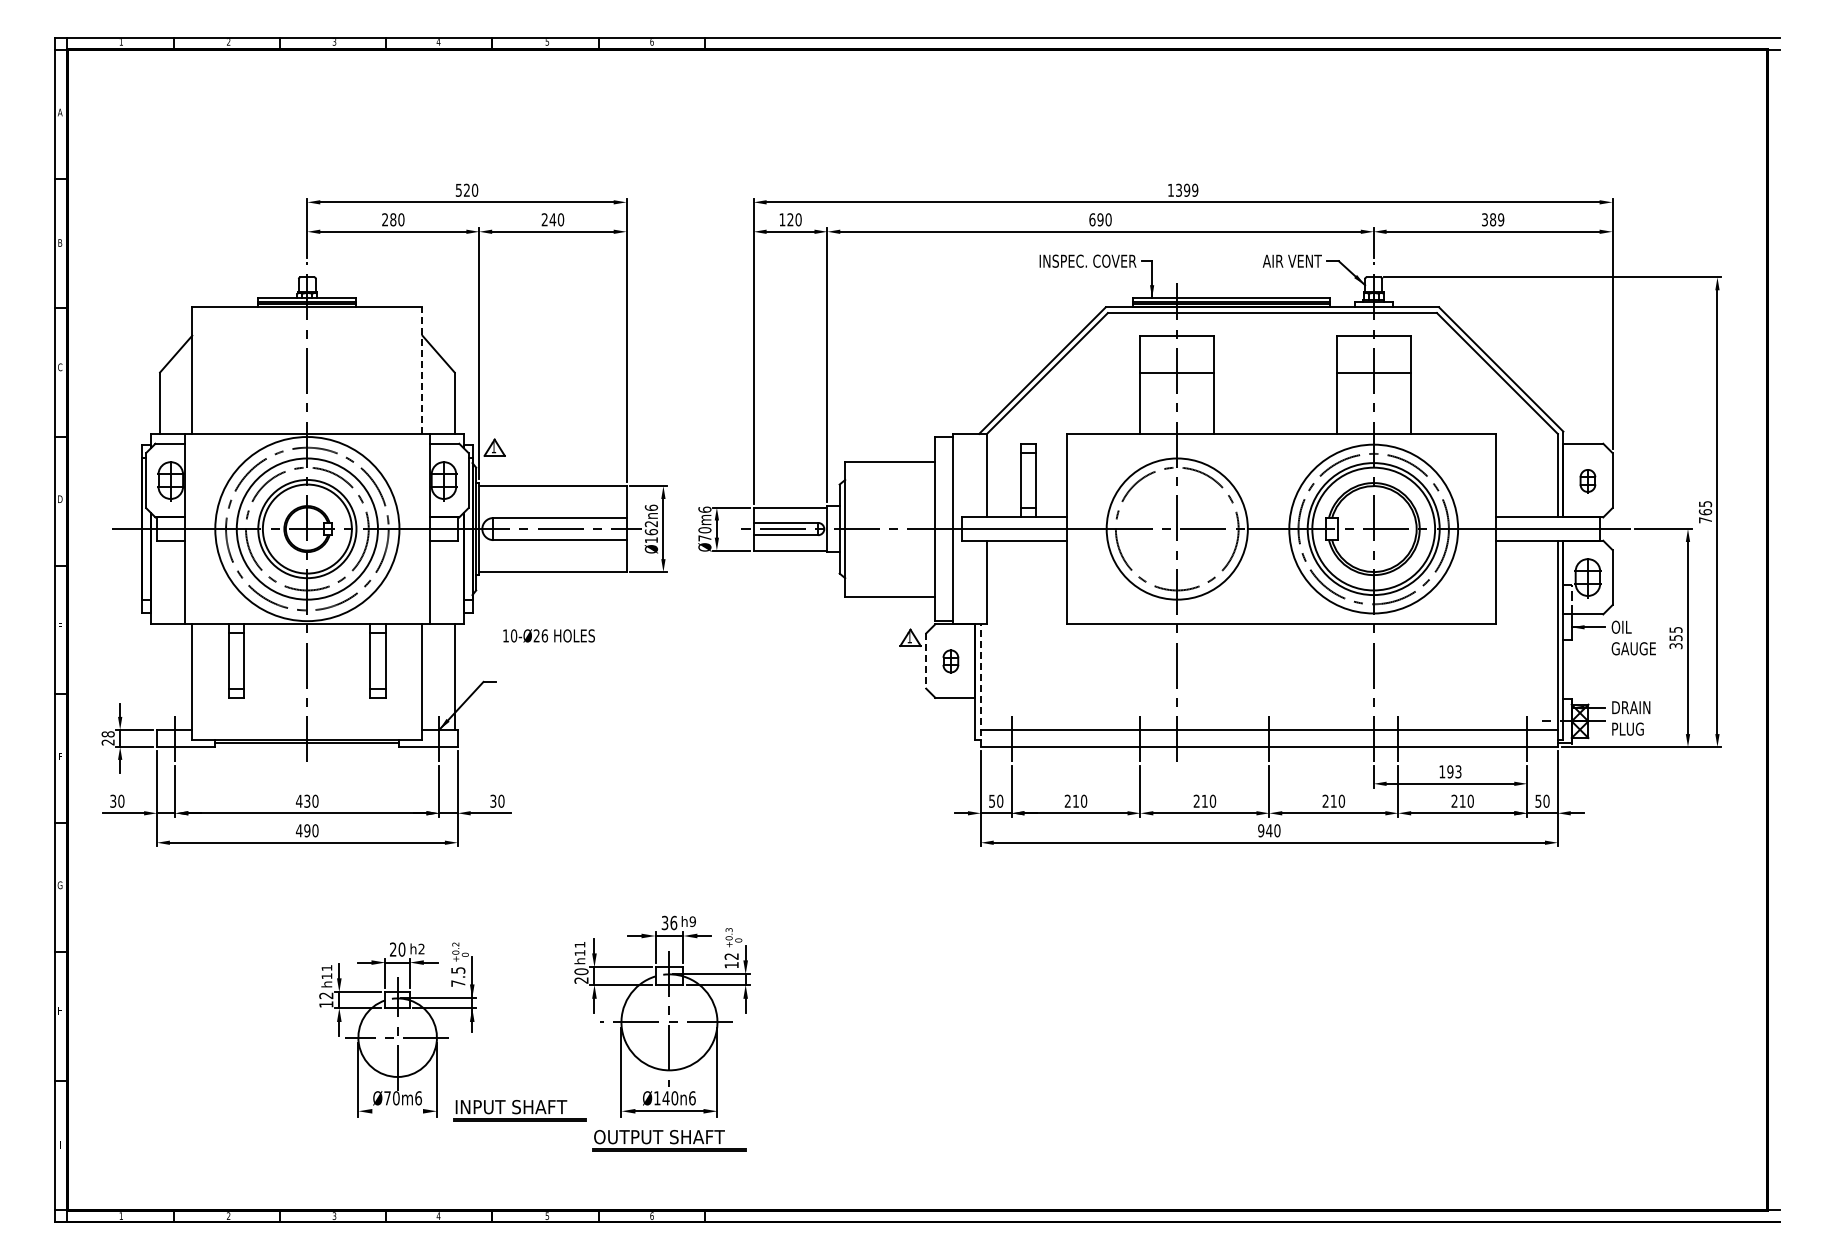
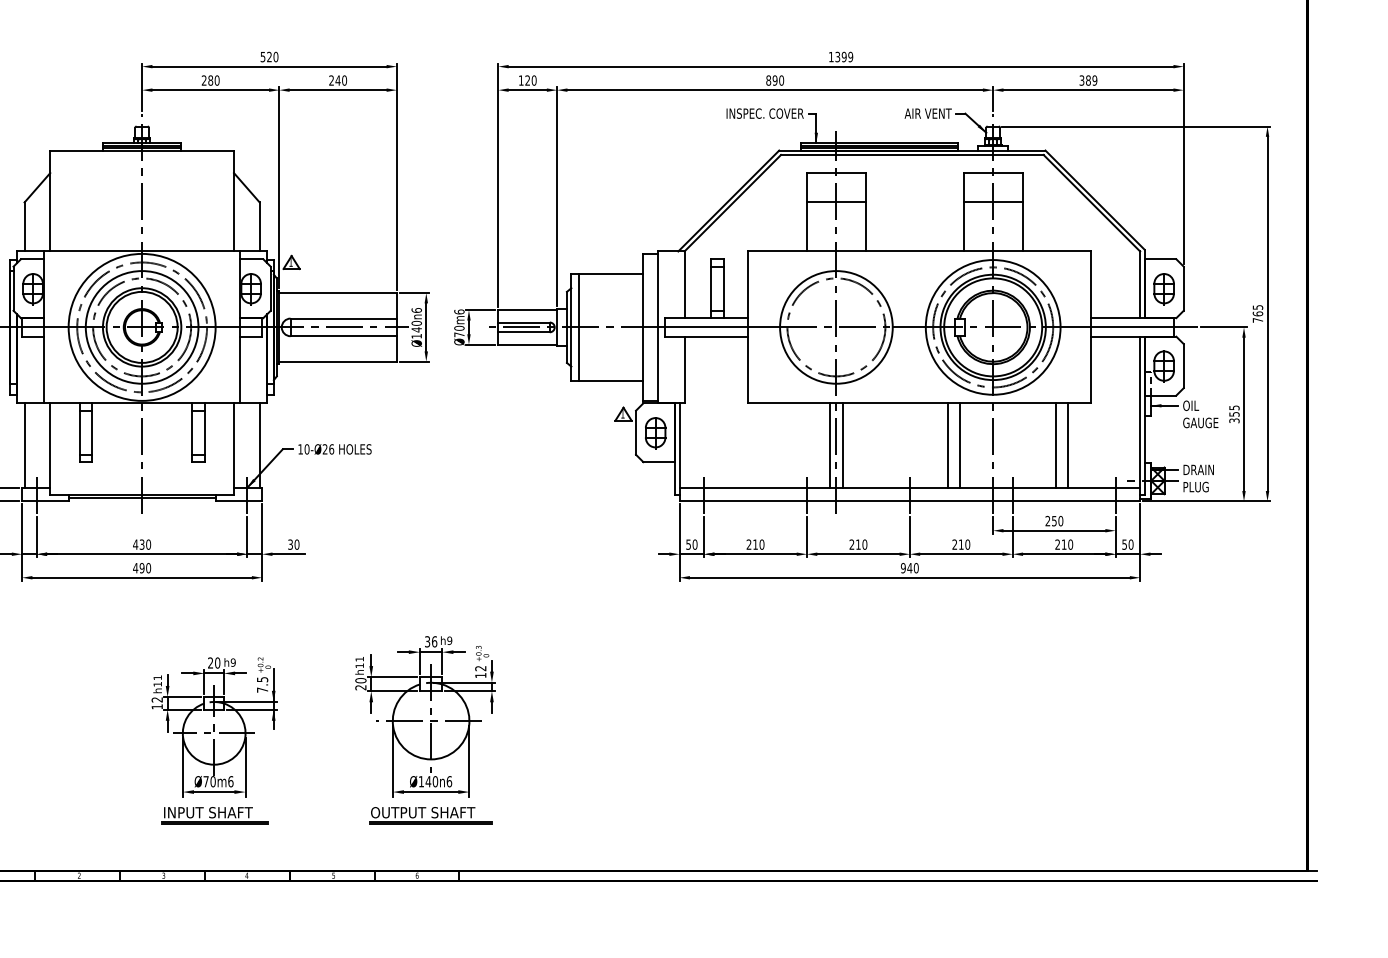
text: (1092, 219) -> (768, 80), 690 -> 890
line: (422, 370) -> (234, 200), dashed -> solid
part: (1587, 481) -> (1163, 289), size x1.67
text: (650, 527) -> (415, 326), Ø162n6 -> Ø140n6
line: (855, 528) -> (579, 326), added
text: (548, 635) -> (334, 449), moved
line: (926, 661) -> (636, 433), dashed -> solid
part: (950, 661) -> (655, 433), size x1.67
line: (160, 676) -> (24, 445), added
line: (1169, 676) -> (830, 445), added
line: (1184, 676) -> (842, 445), added
line: (1316, 676) -> (947, 445), added
line: (1332, 676) -> (960, 445), added
line: (1451, 676) -> (1055, 445), added
line: (1467, 676) -> (1068, 445), added
line: (980, 685) -> (679, 452), dashed -> solid
text: (1450, 771) -> (1054, 520), 193 -> 250
text: (421, 948) -> (233, 662), h2 -> h9
part: (519, 1110) -> (214, 815), moved
line: (397, 1111) -> (214, 792), added

